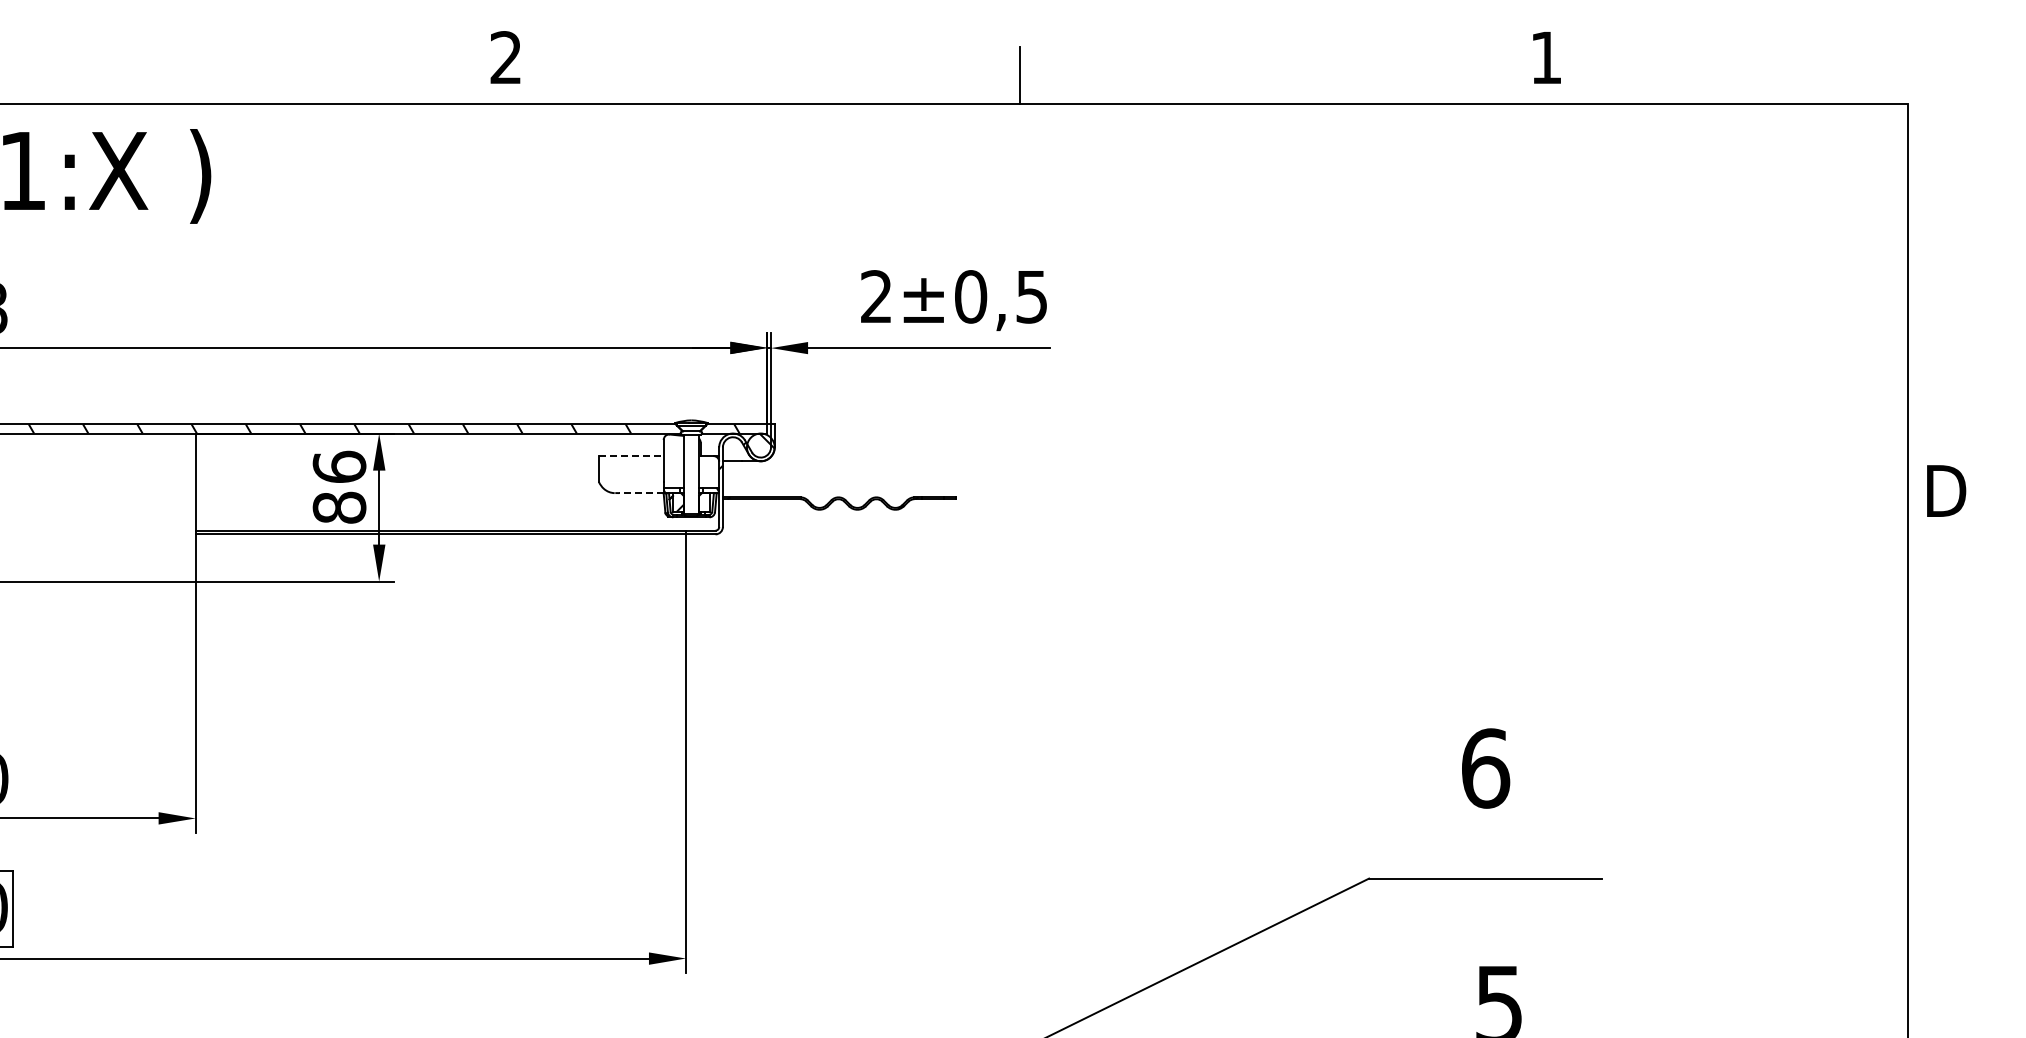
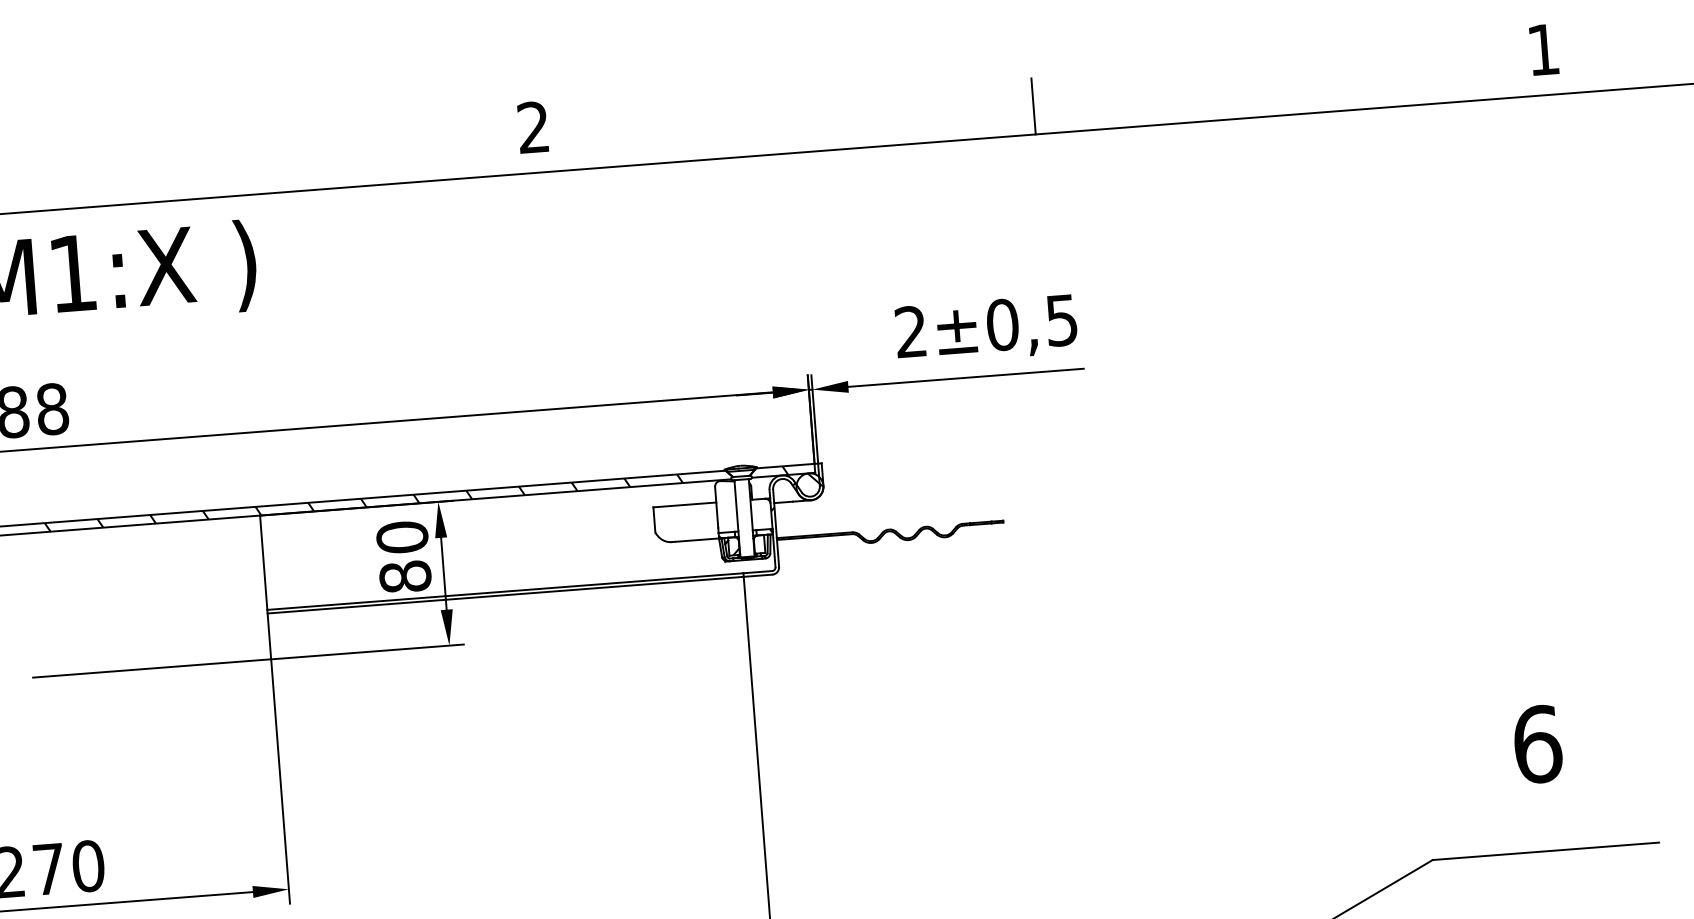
line: (631, 456) -> (685, 505), dashed -> solid
text: (339, 466) -> (402, 536), 86 -> 80
line: (640, 493) -> (696, 540), dashed -> solid

